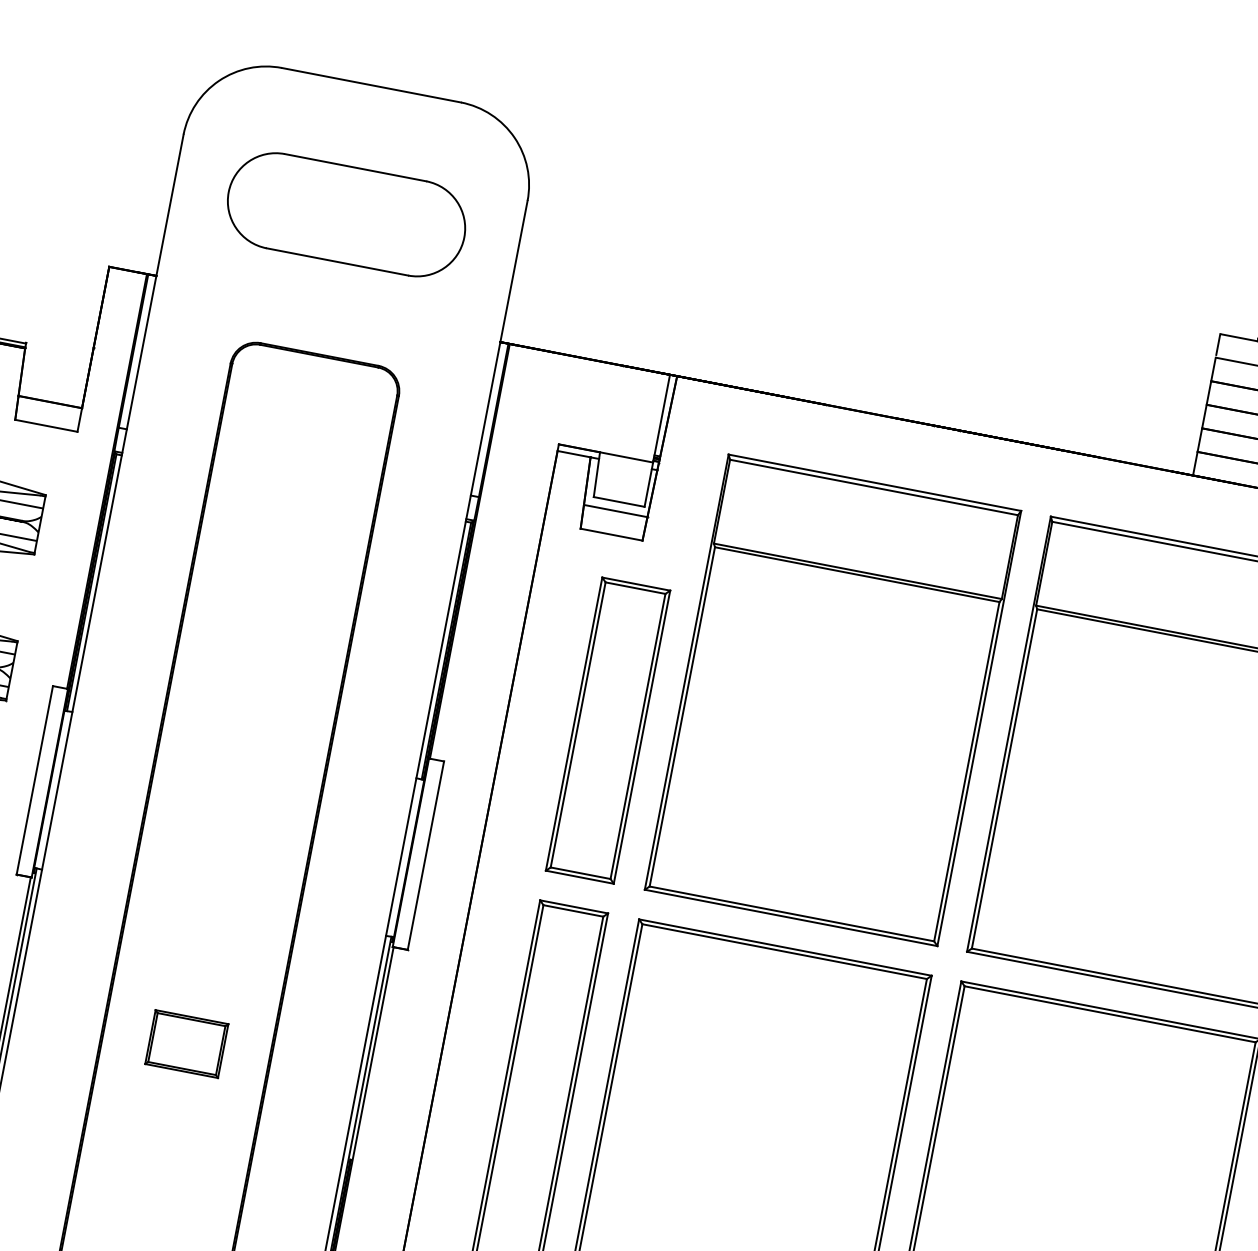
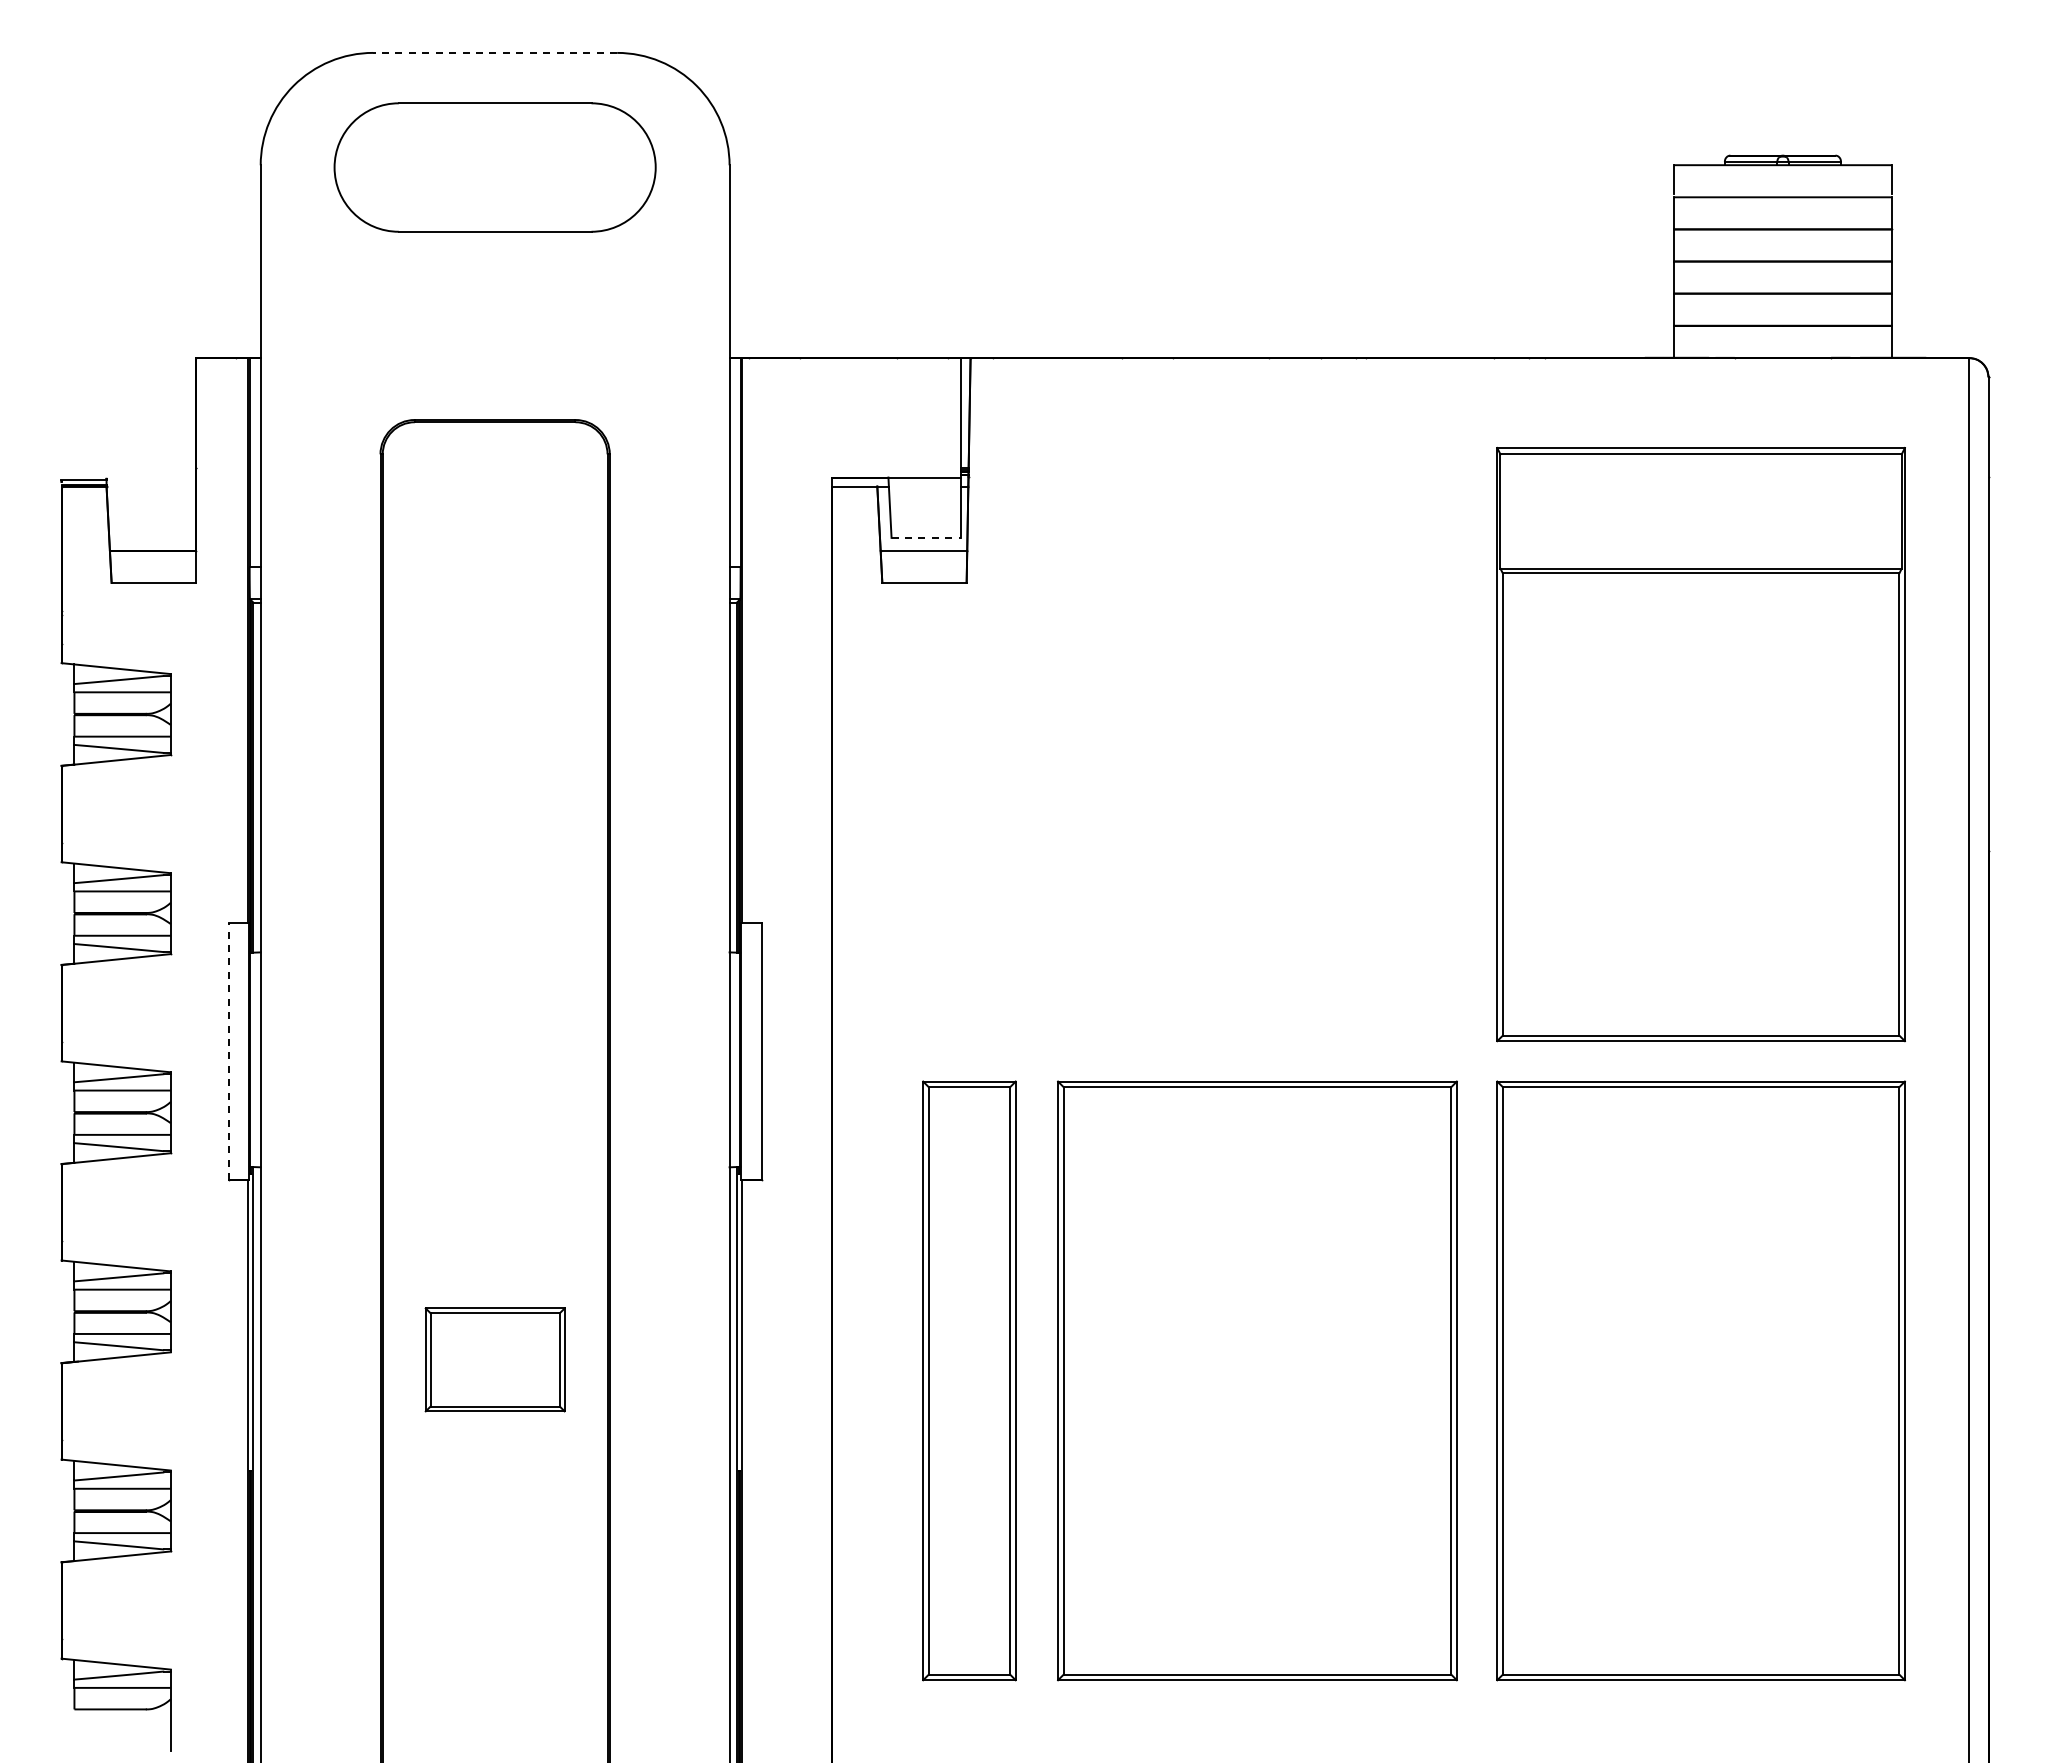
line: (371, 84) -> (494, 52), solid -> dashed
part: (346, 214) -> (494, 167), moved
line: (619, 501) -> (926, 537), solid -> dashed
part: (833, 700) -> (1257, 744), removed
part: (608, 730) -> (969, 841), removed
line: (34, 780) -> (228, 1051), solid -> dashed
part: (186, 1043) -> (494, 1359), size x1.4

